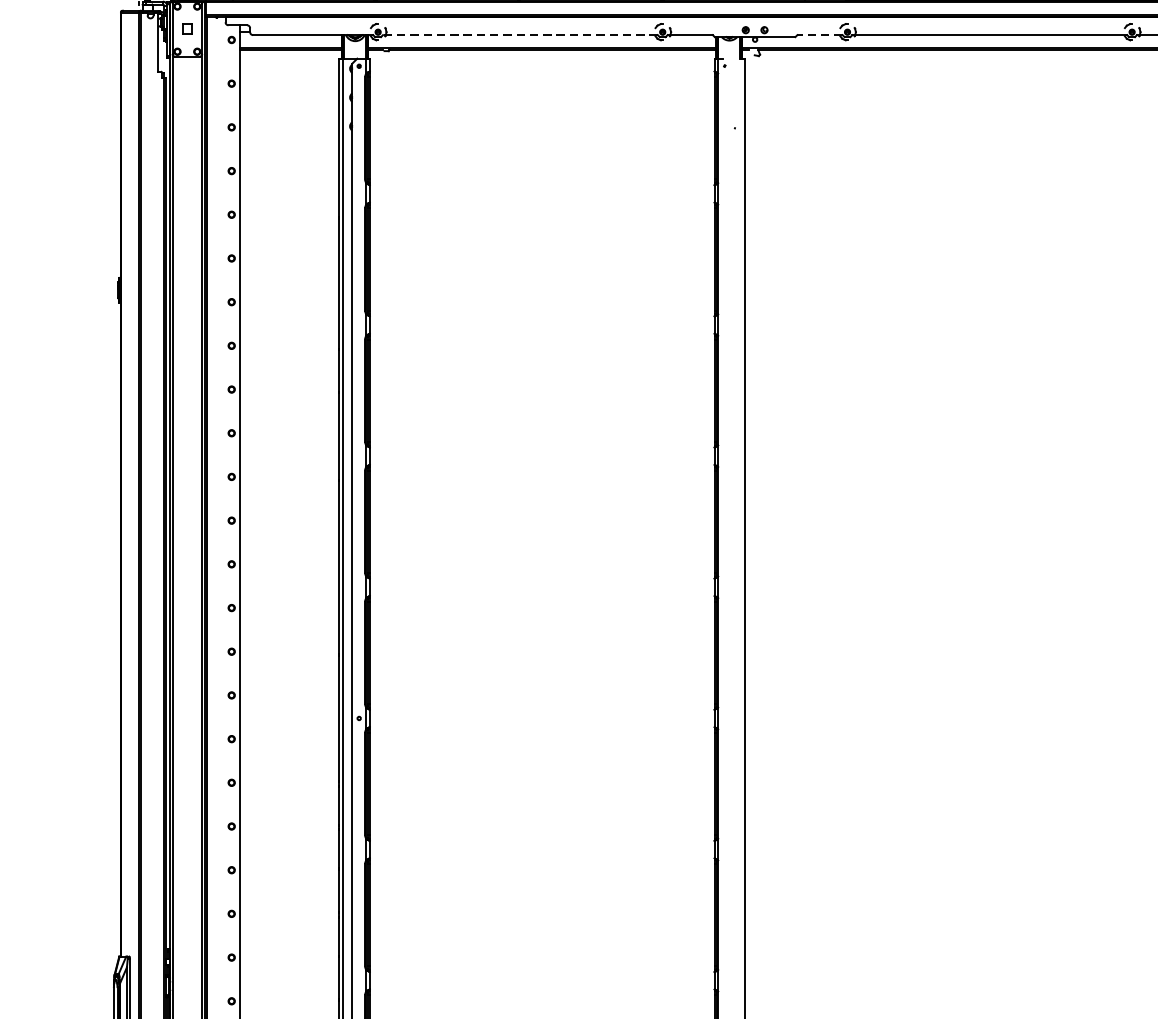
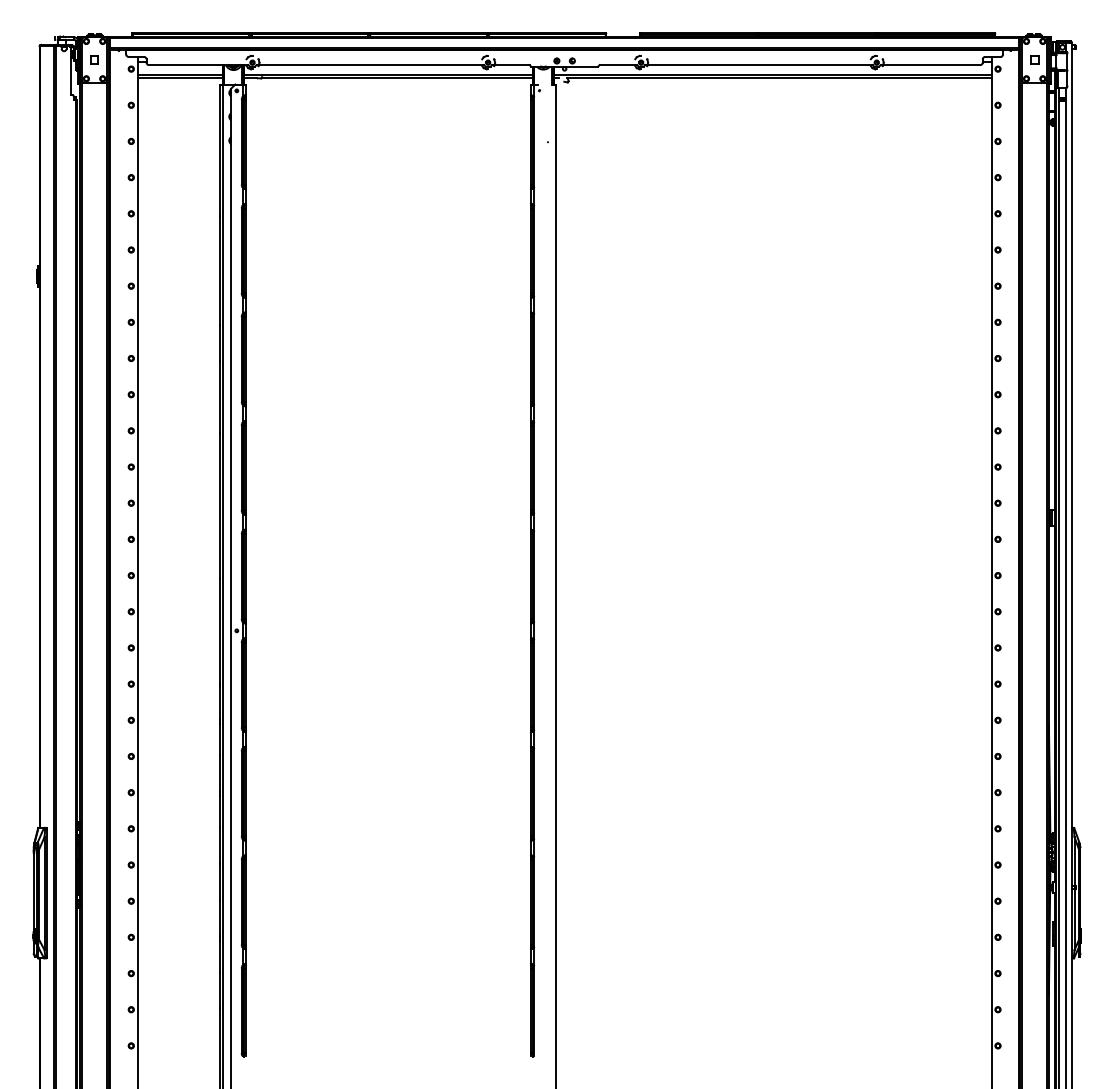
line: (520, 35) -> (370, 65), dashed -> solid
line: (820, 35) -> (618, 65), dashed -> solid

